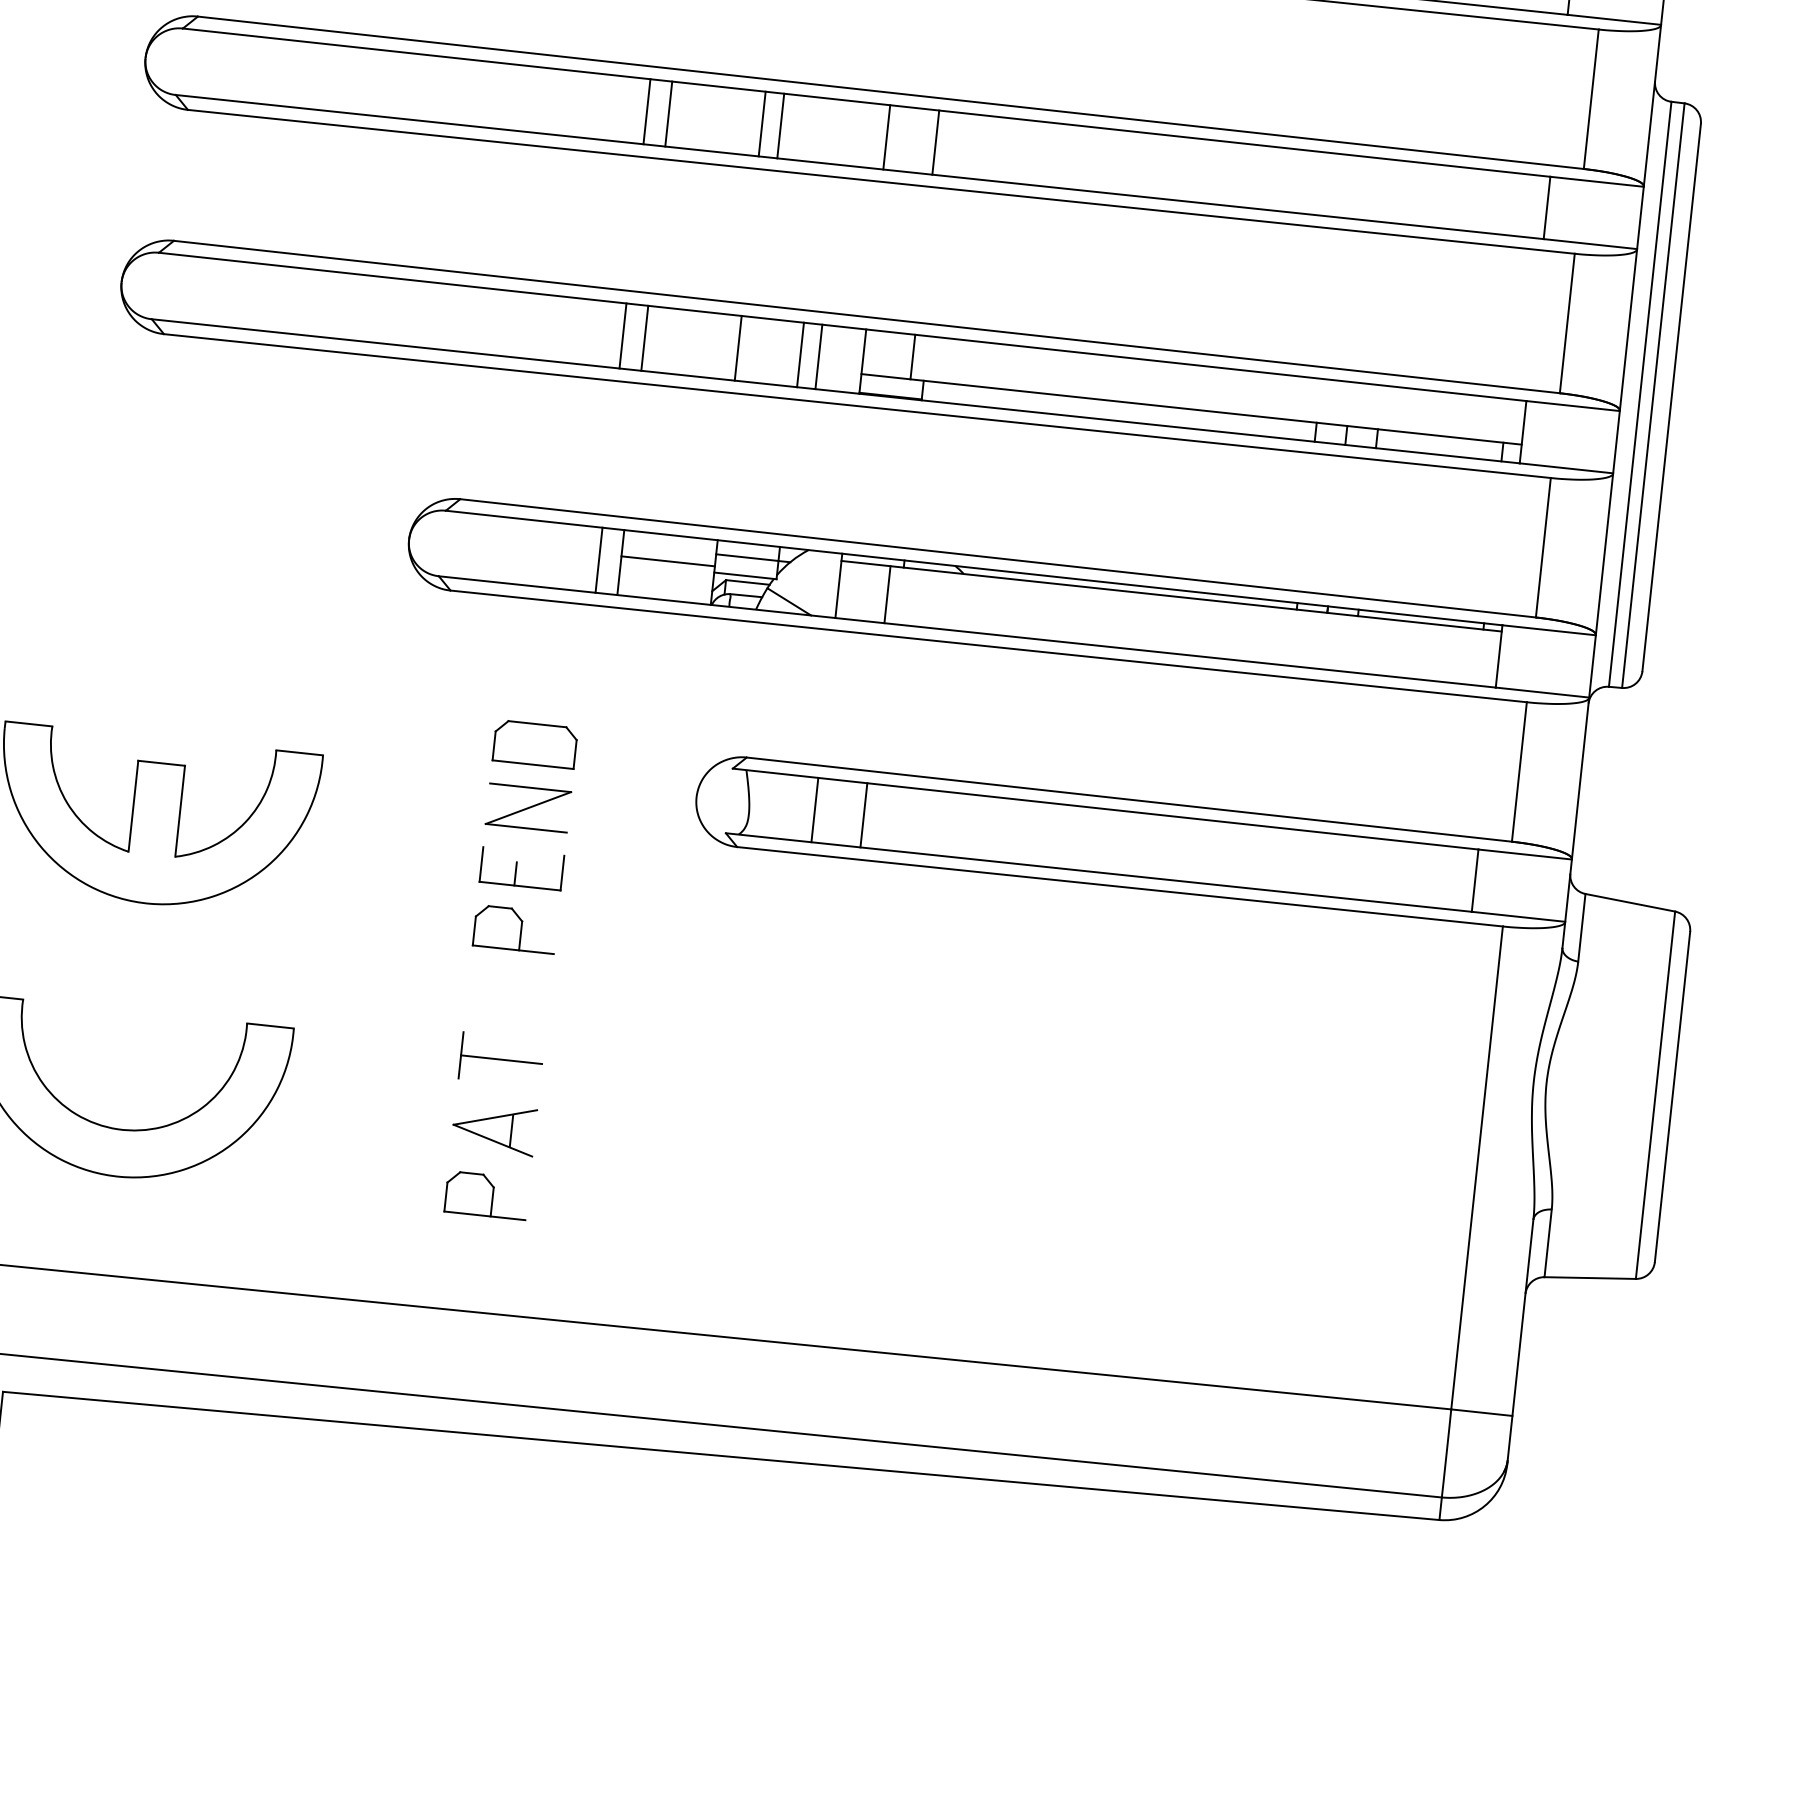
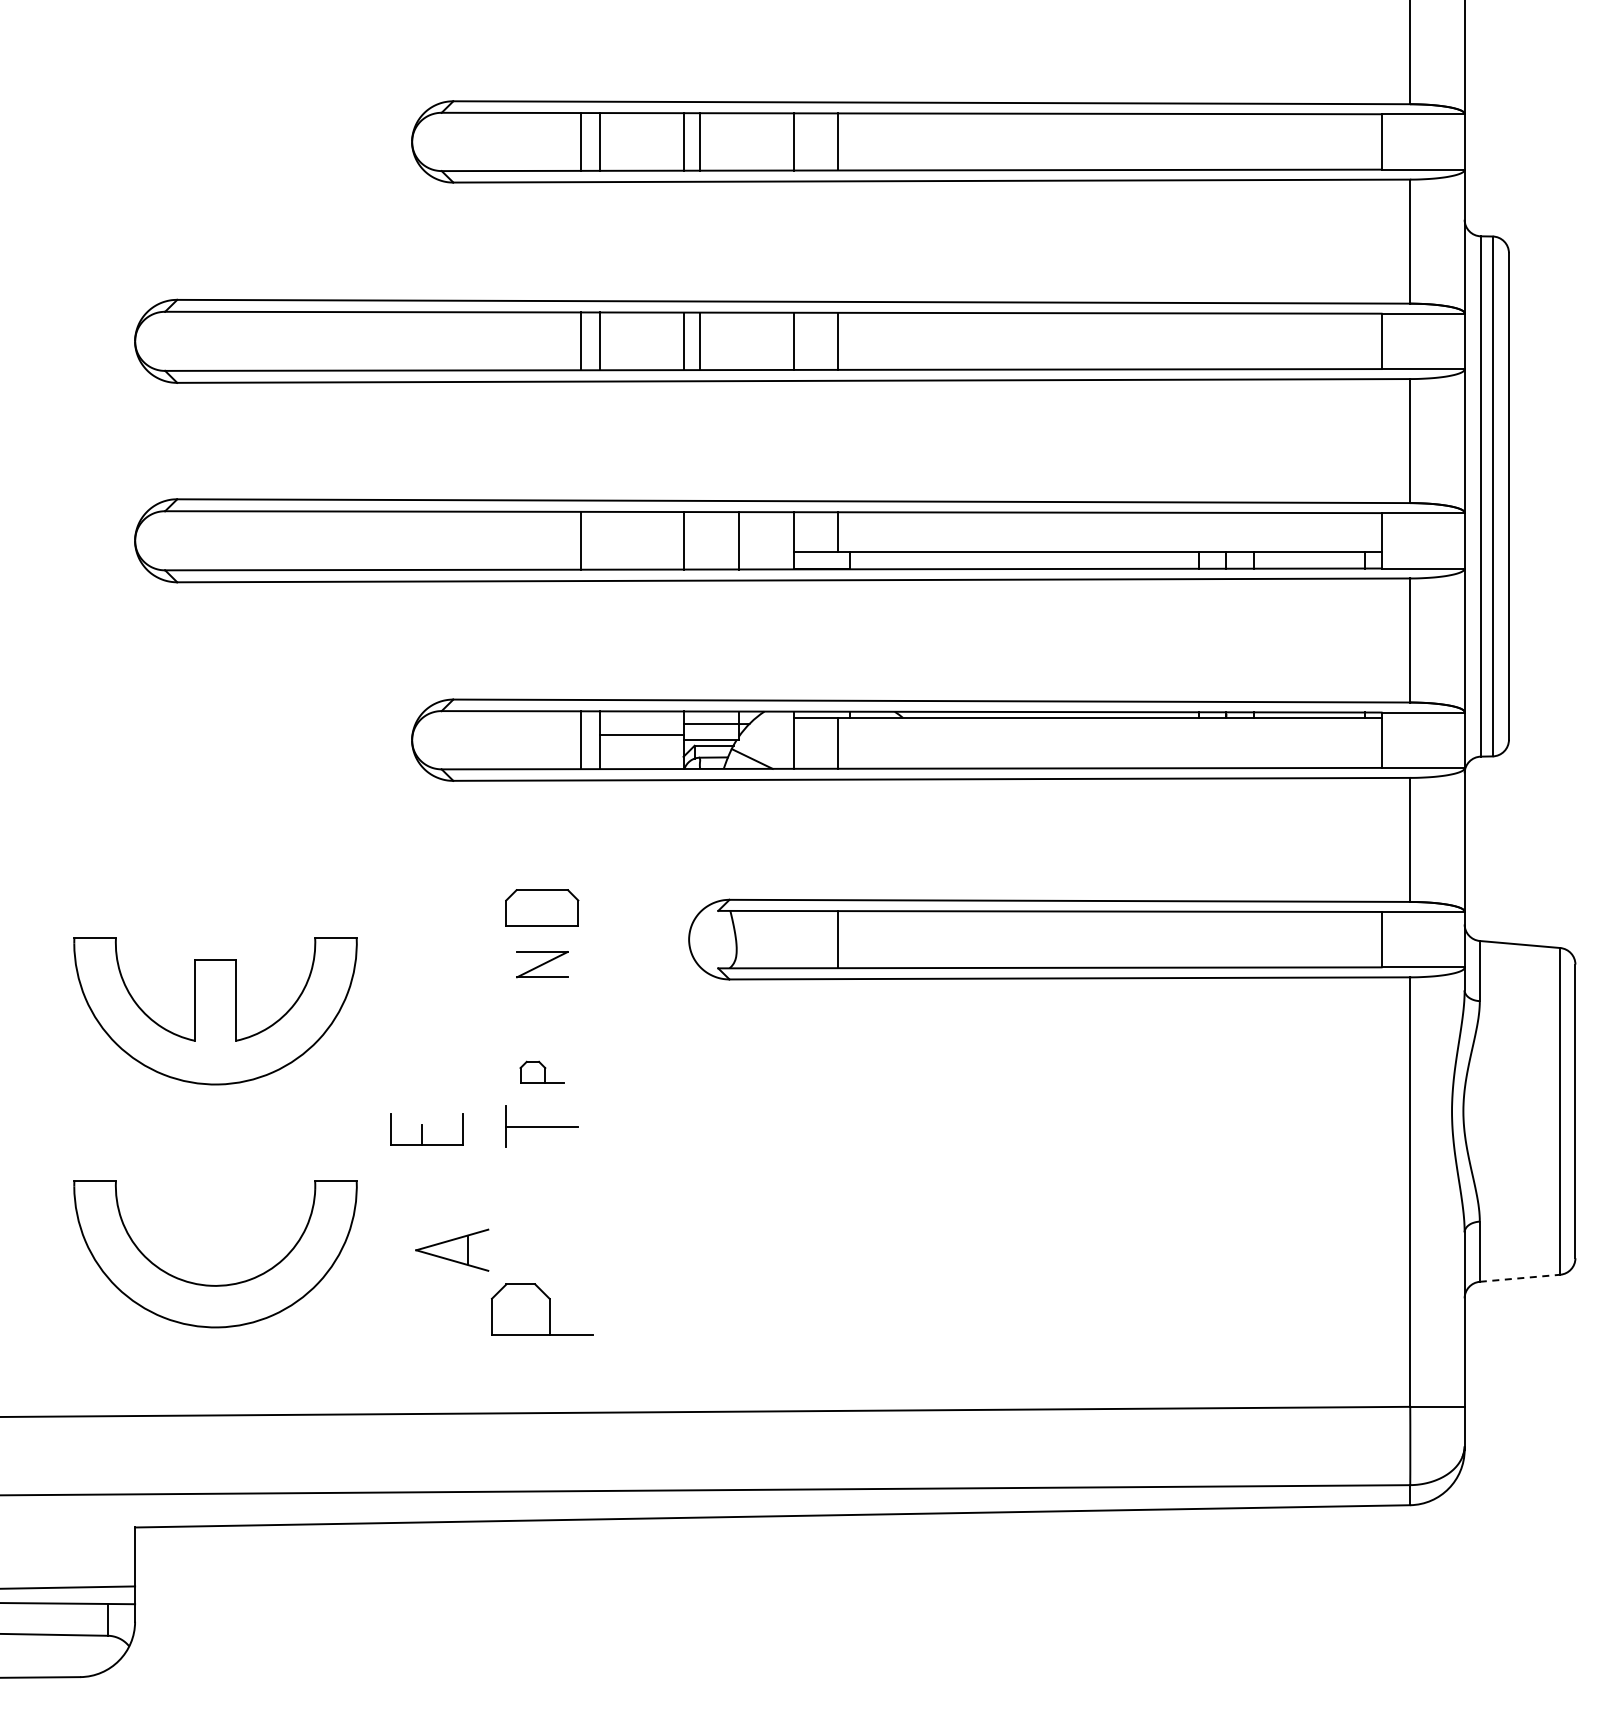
line: (644, 337) -> (600, 540), removed
line: (819, 356) -> (755, 540), removed
part: (528, 807) -> (542, 964), size x0.7
line: (815, 809) -> (794, 939), removed
part: (521, 868) -> (426, 1129), moved
part: (514, 929) -> (541, 1072), size x0.6
part: (500, 1059) -> (541, 1126), moved
part: (494, 1128) -> (452, 1249), moved
part: (486, 1194) -> (541, 1308), size x1.4
line: (1590, 1278) -> (1520, 1278), solid -> dashed

